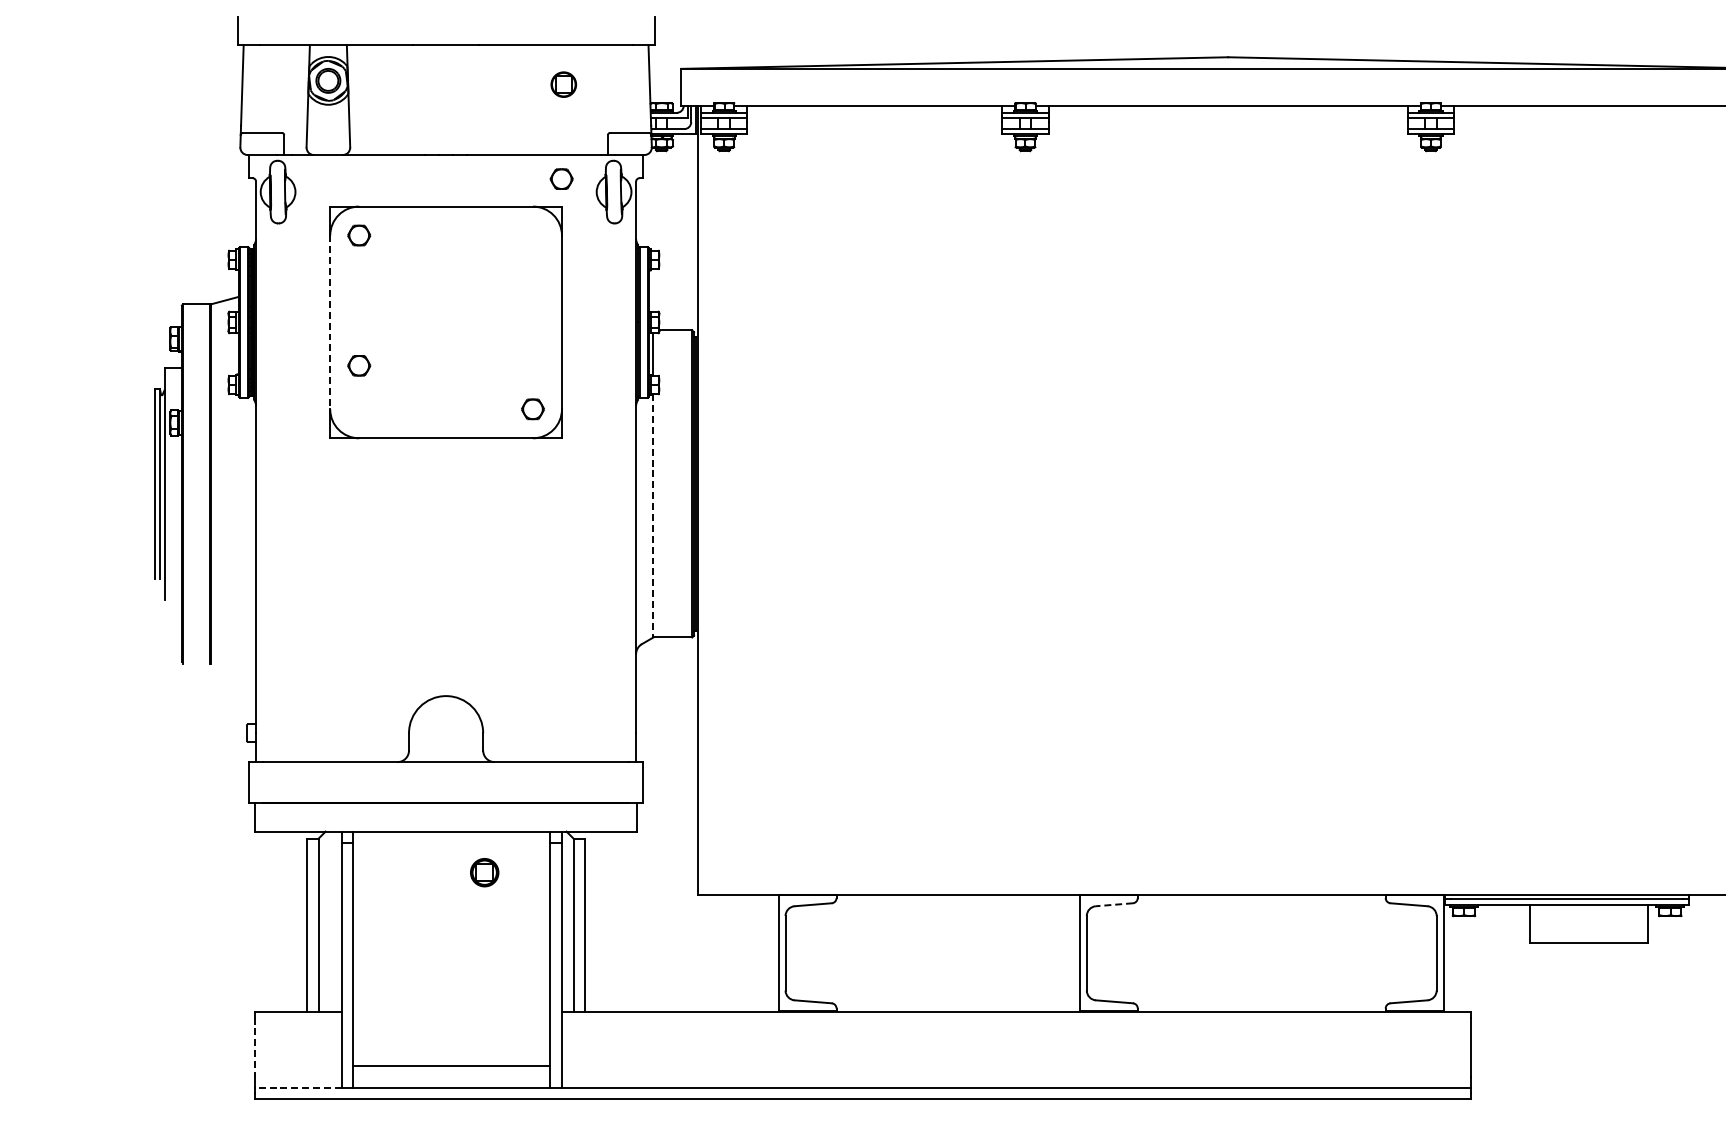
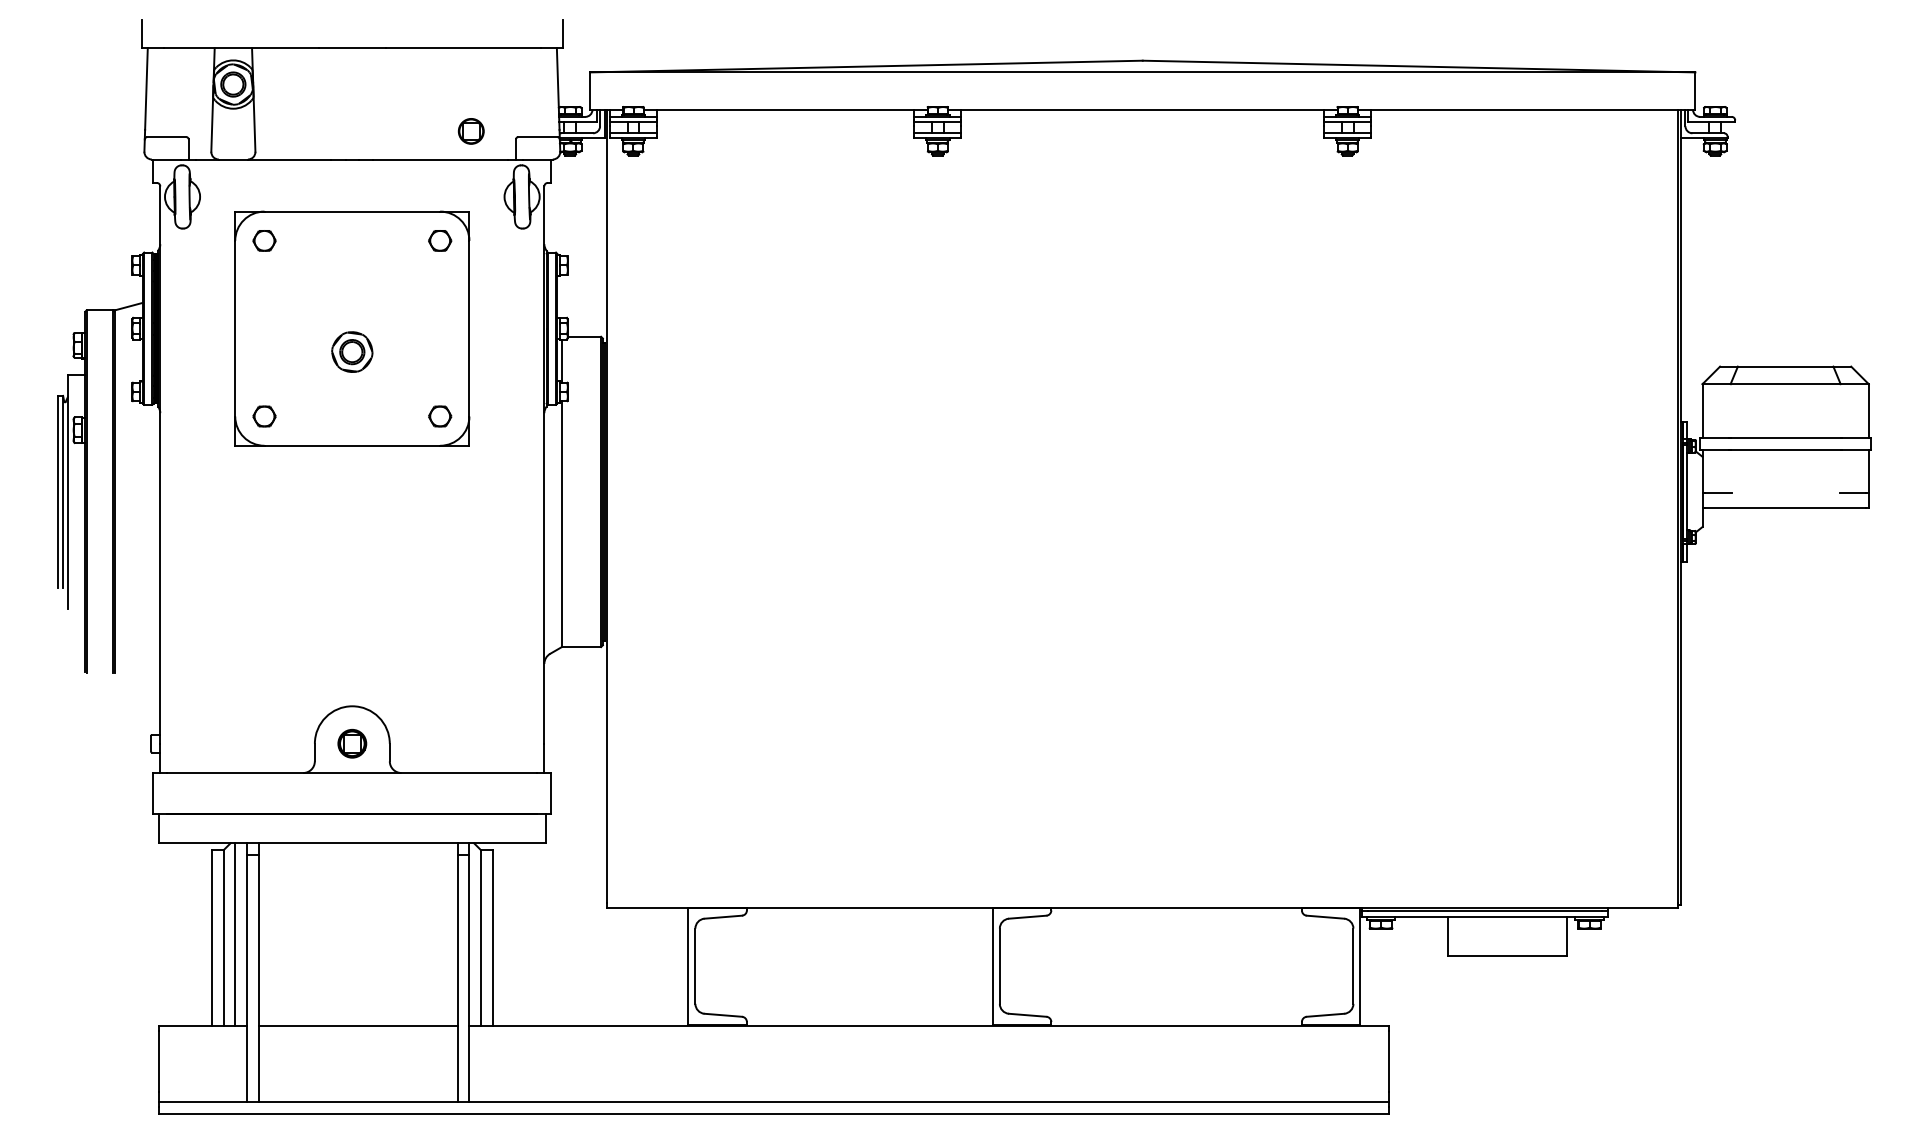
part: (563, 84) -> (470, 131), moved
part: (562, 178) -> (440, 240), moved
line: (330, 322) -> (235, 328), dashed -> solid
part: (446, 345) -> (352, 351), added
part: (359, 365) -> (264, 416), moved
line: (653, 516) -> (561, 524), dashed -> solid
part: (484, 872) -> (352, 743), moved
line: (1114, 905) -> (1027, 917), dashed -> solid
line: (330, 921) -> (235, 934), added
line: (255, 1047) -> (159, 1061), dashed -> solid
line: (451, 1065) -> (357, 1025), moved
line: (298, 1088) -> (203, 1102), dashed -> solid

